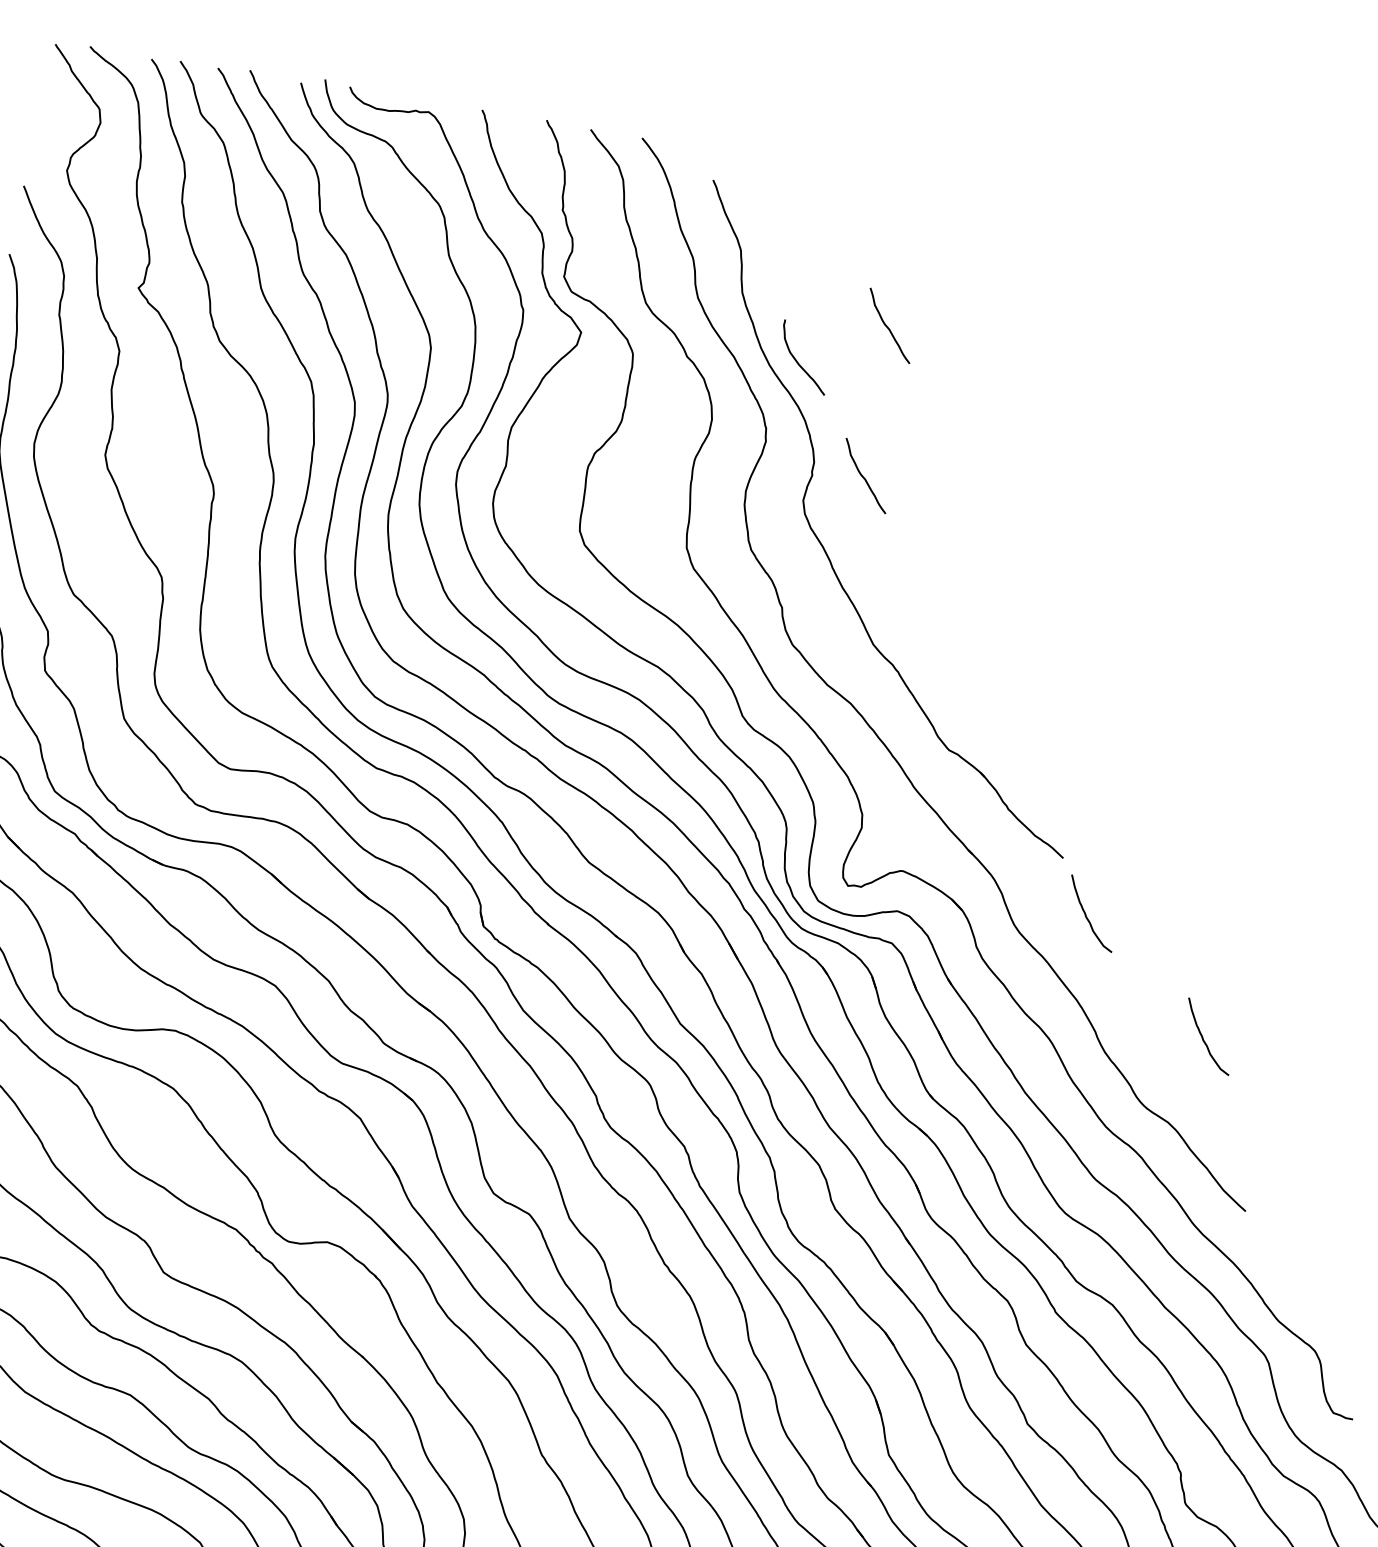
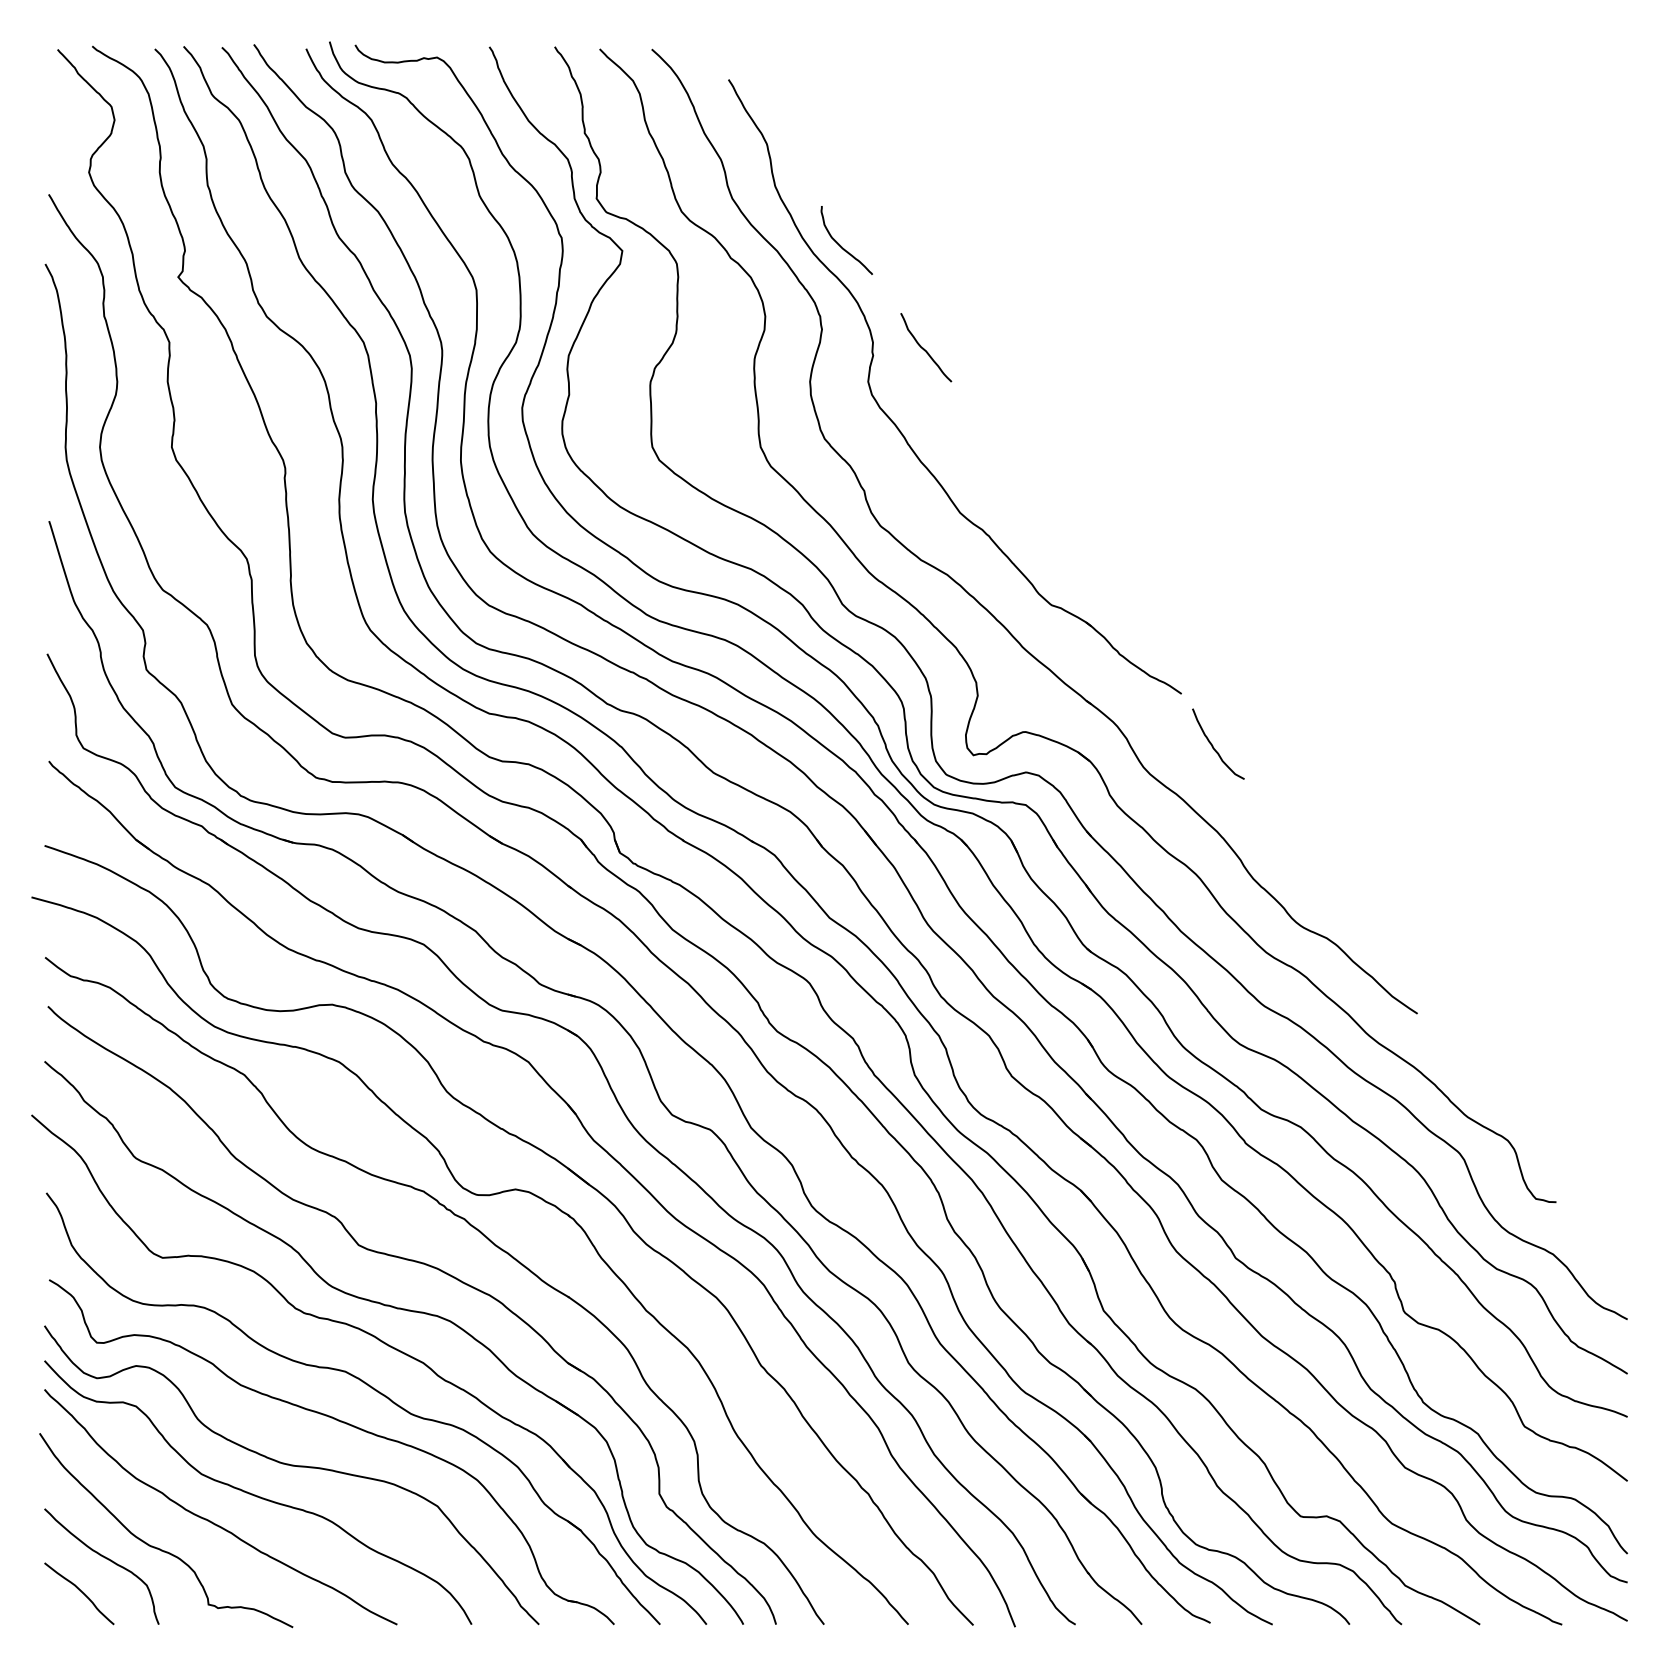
curve: (888, 326) -> (924, 196), removed
curve: (1203, 1037) -> (1348, 848), removed

